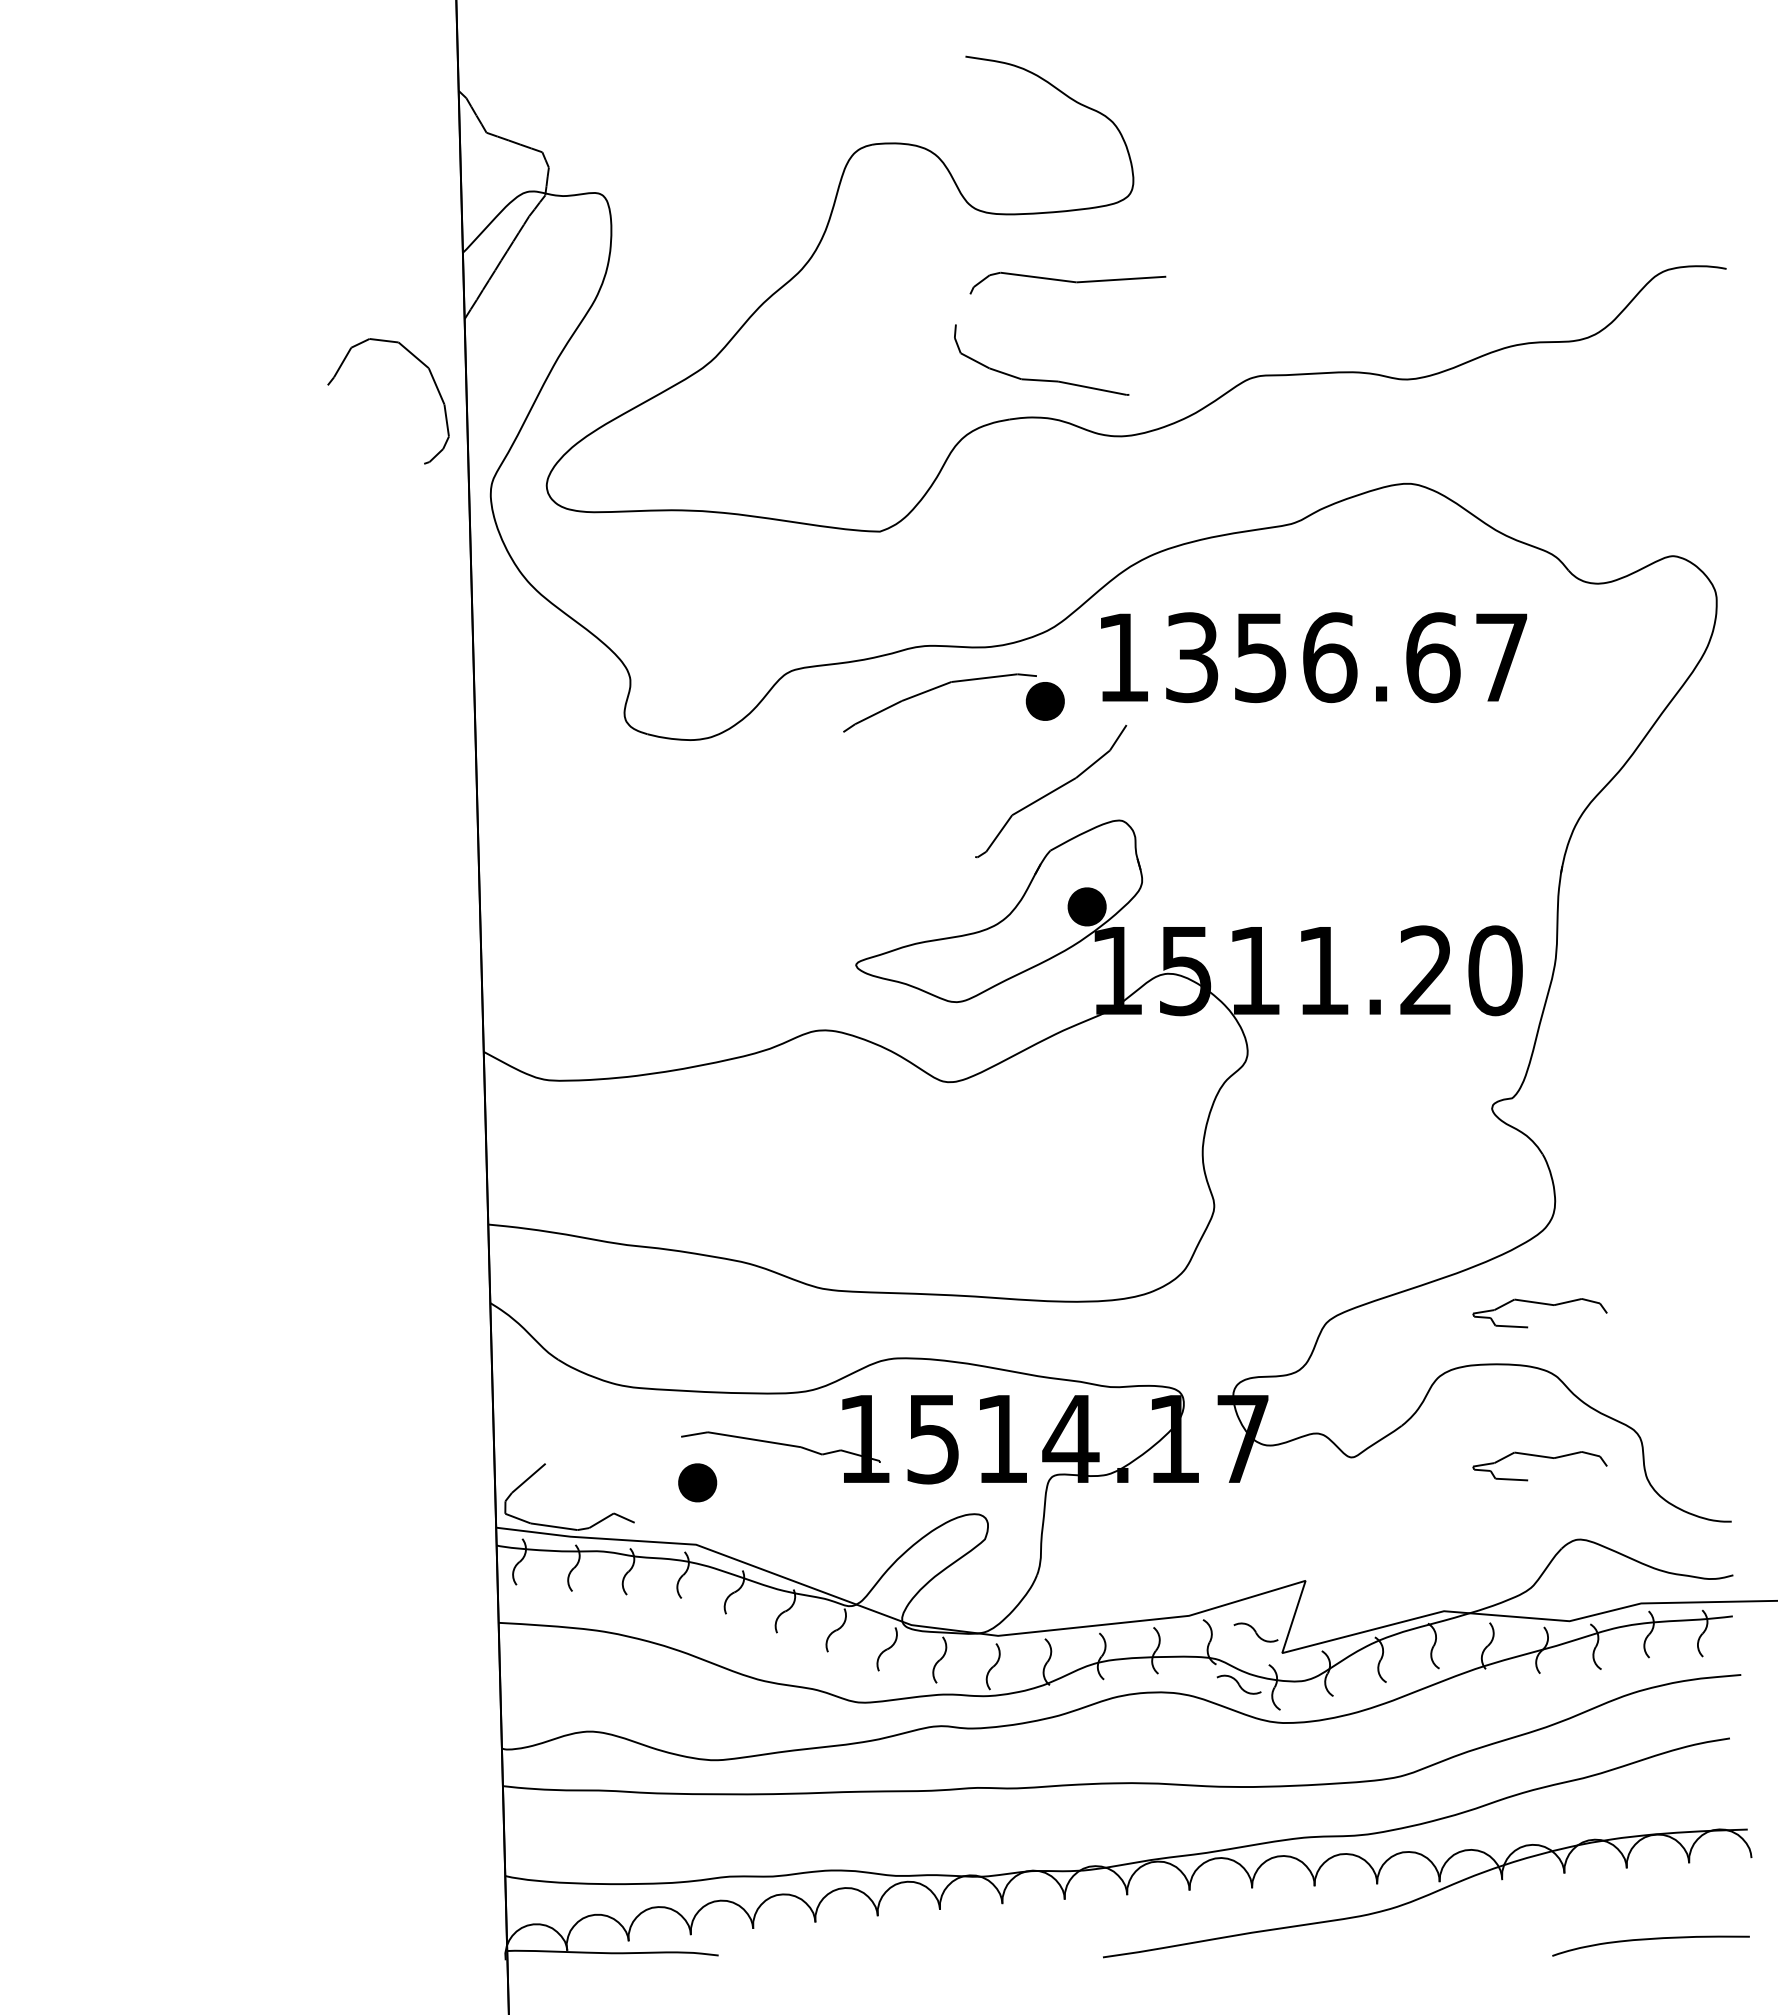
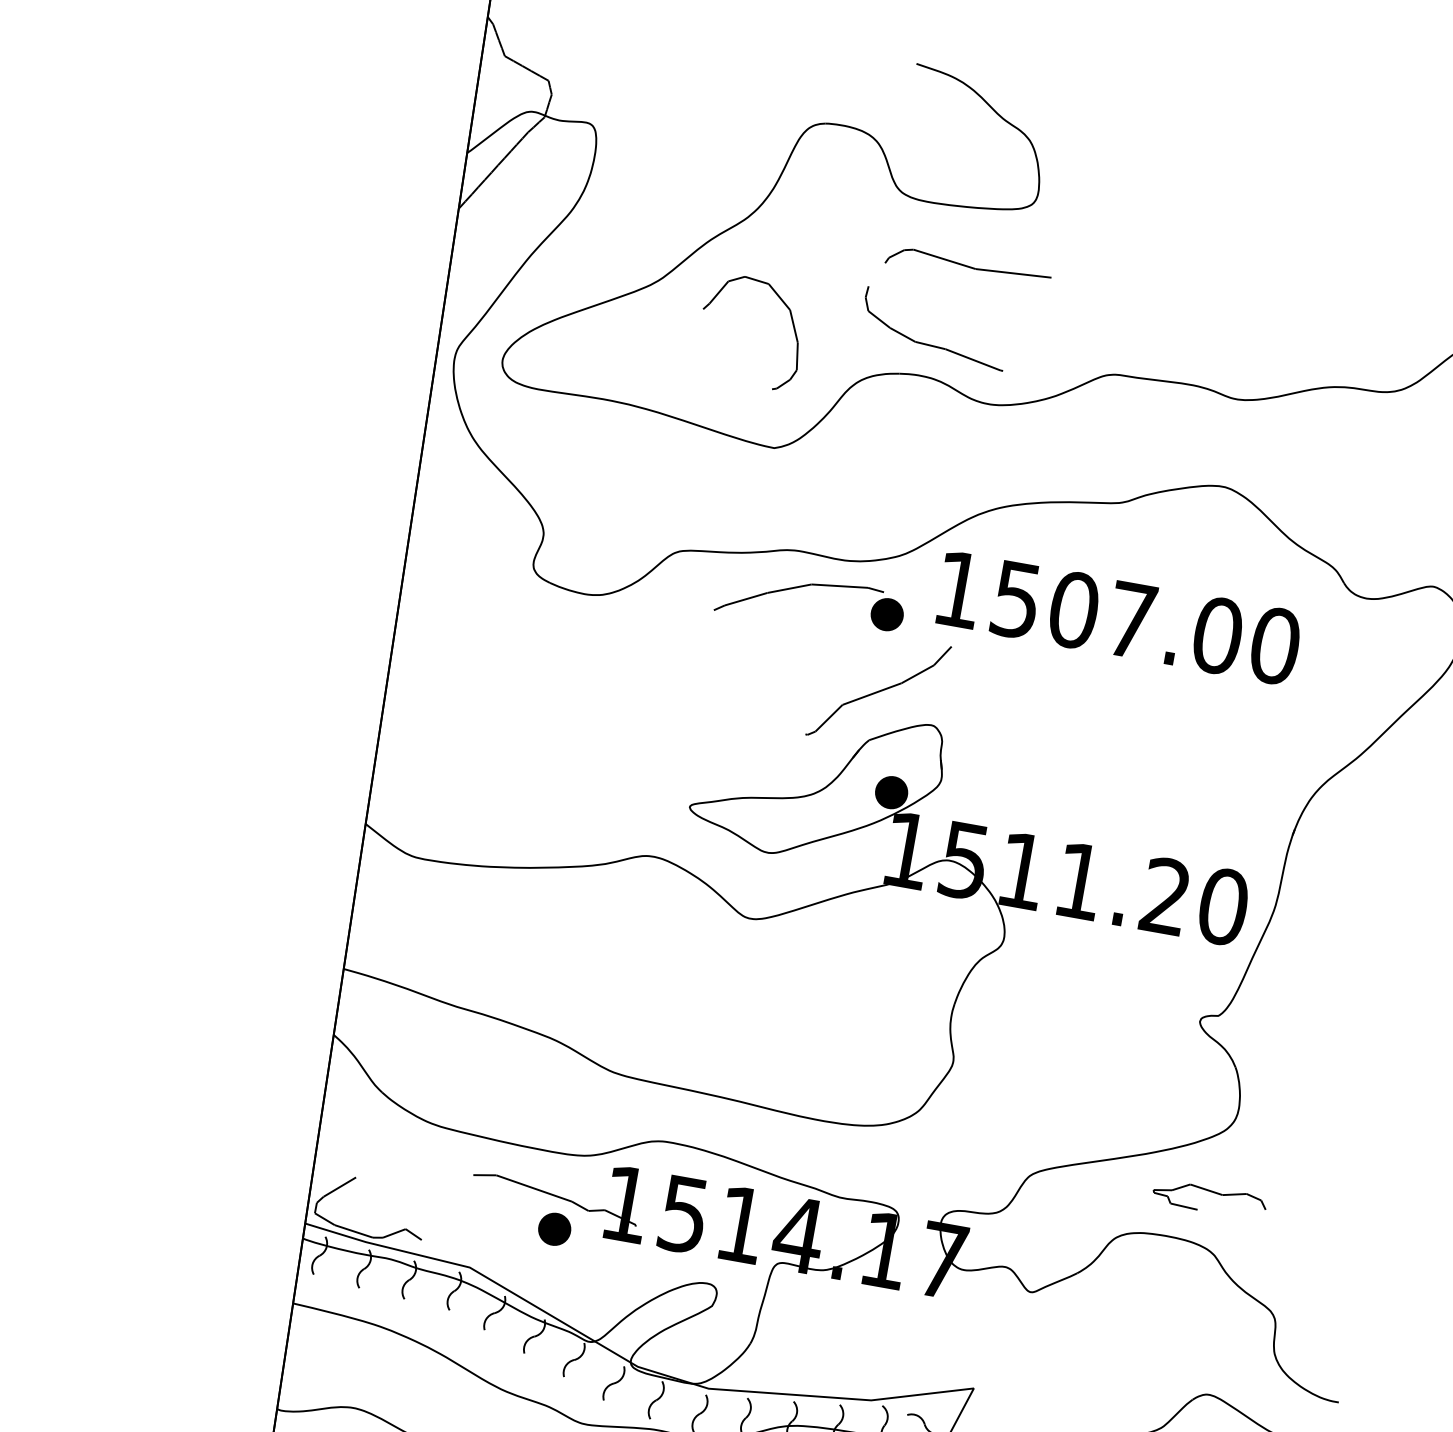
part: (434, 384) -> (792, 324), moved
text: (1347, 657) -> (1146, 622), 1356.67 -> 1507.00
part: (1540, 1457) -> (1188, 1320), removed
part: (697, 1482) -> (554, 1228), moved

